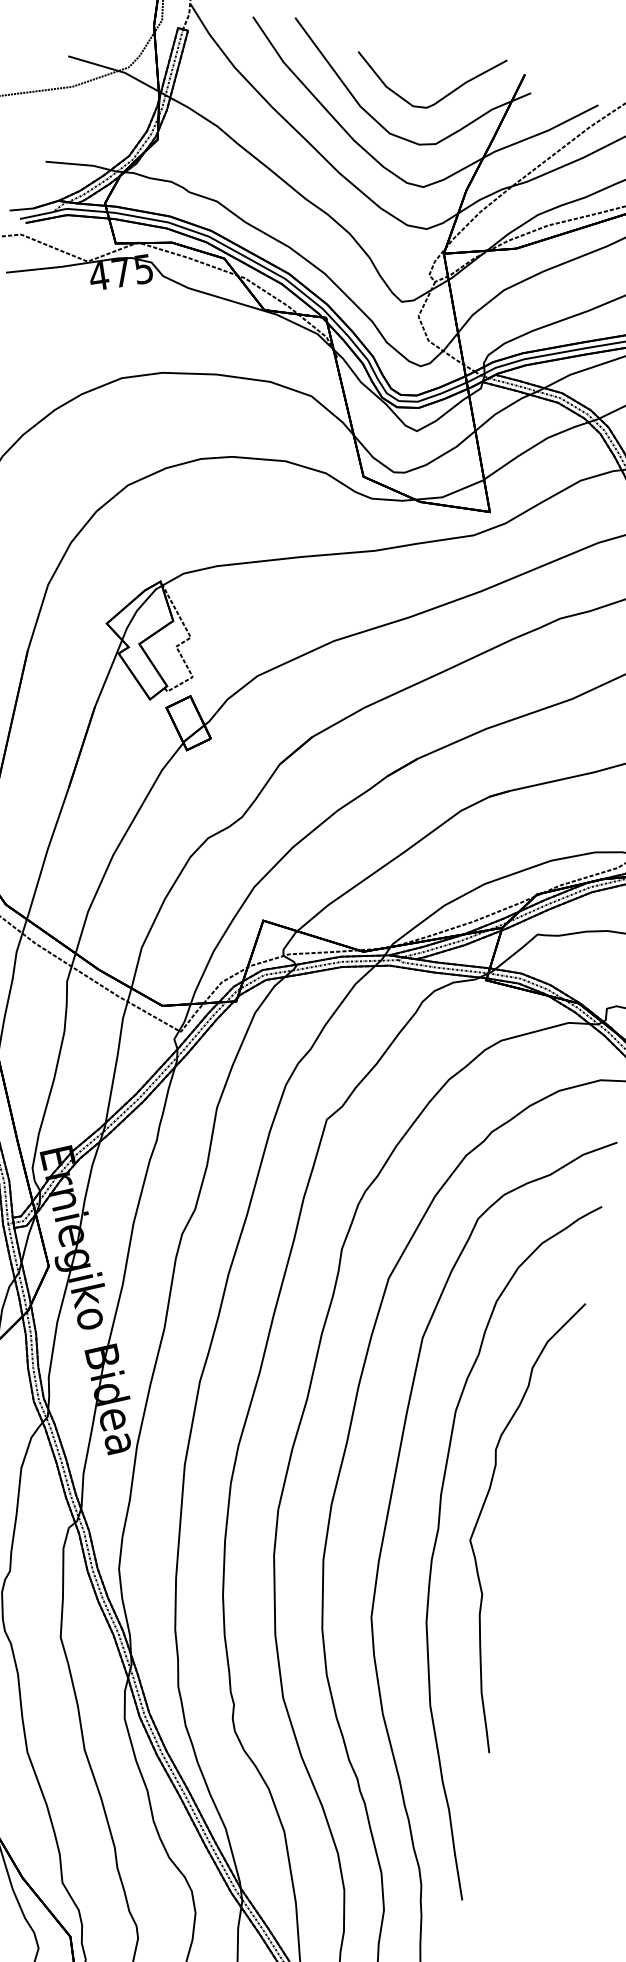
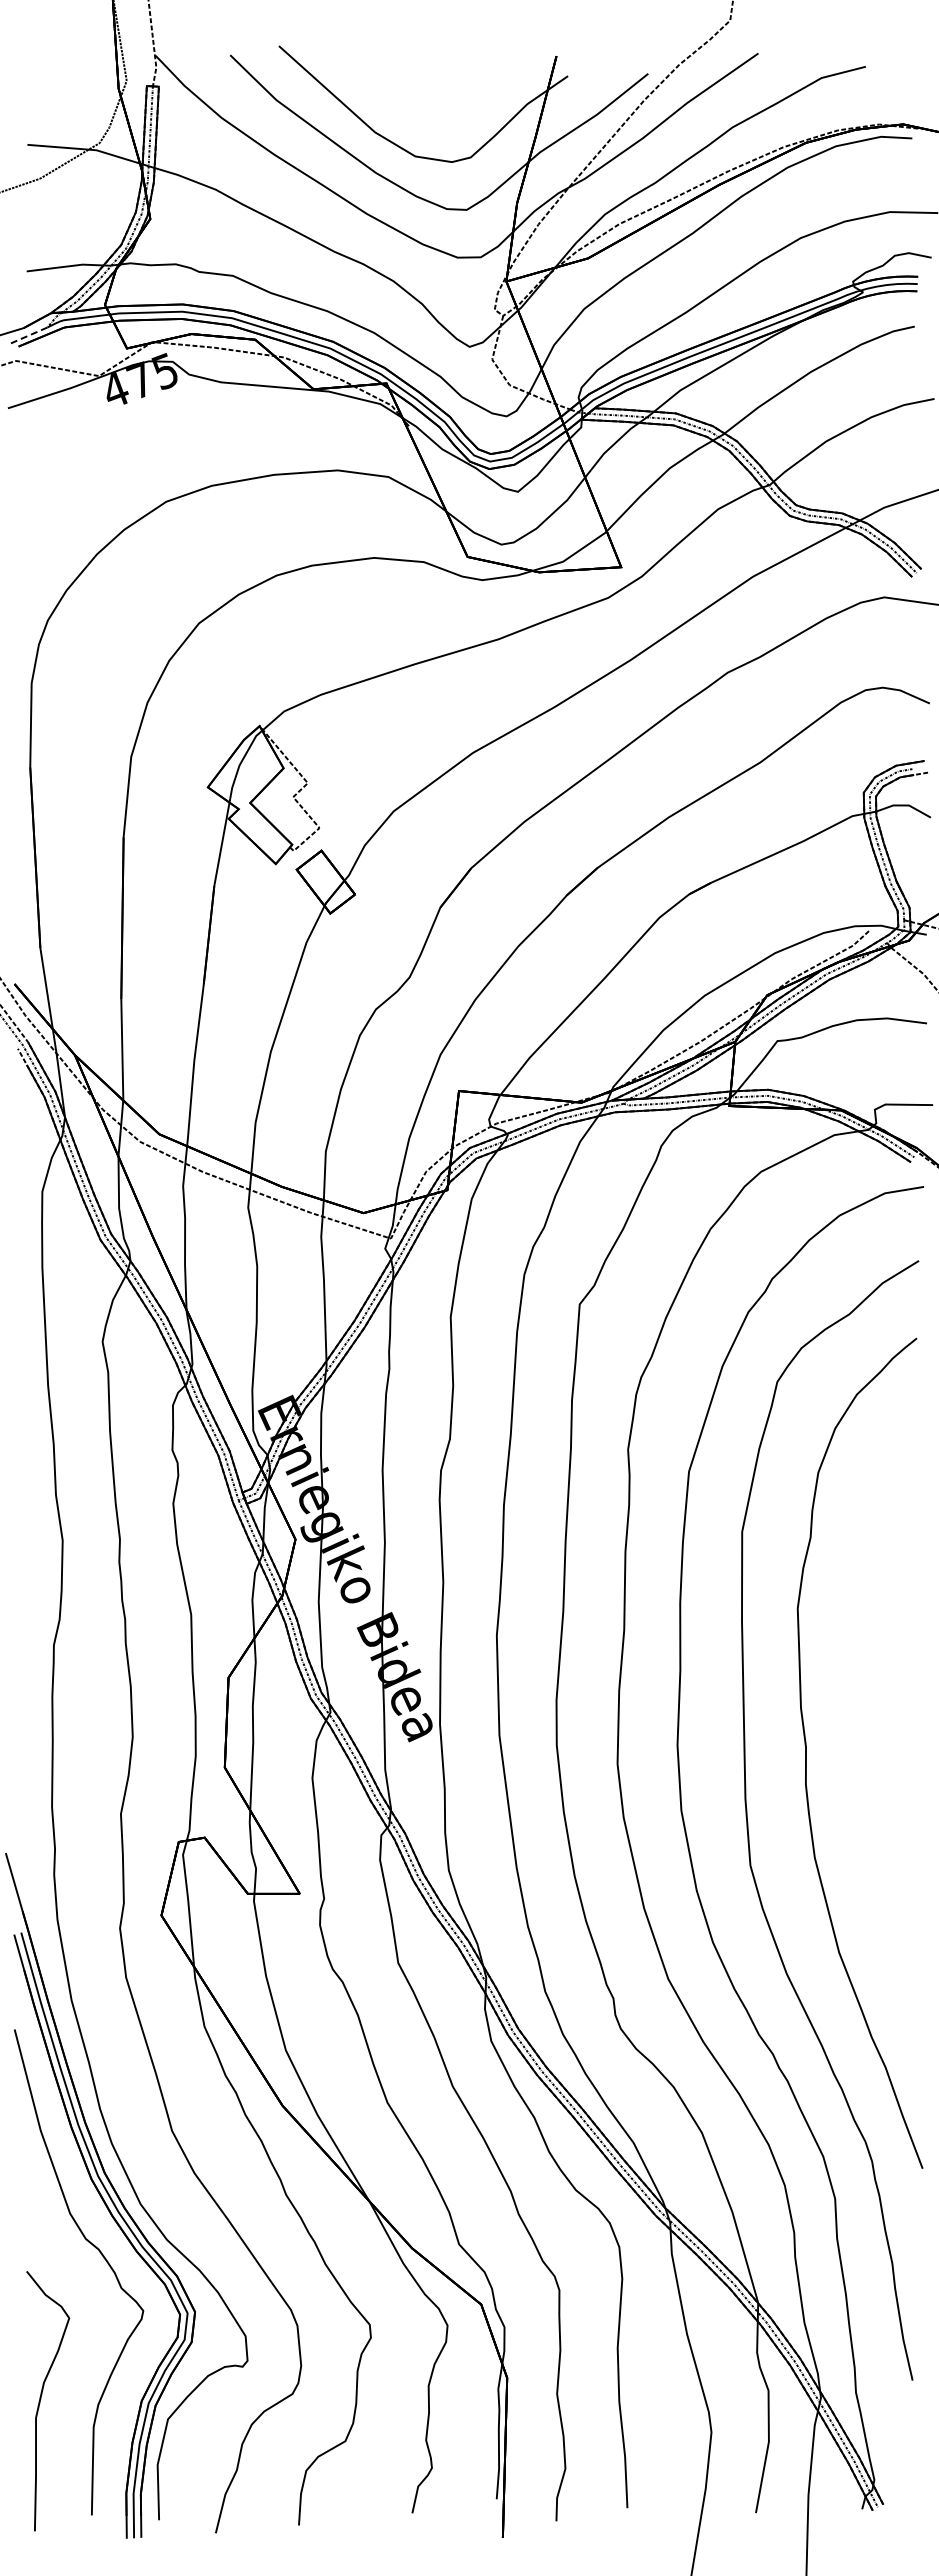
curve: (442, 97) -> (467, 102), removed
line: (36, 215) -> (29, 335), solid -> dashed
part: (480, 1515) -> (851, 1722), removed

